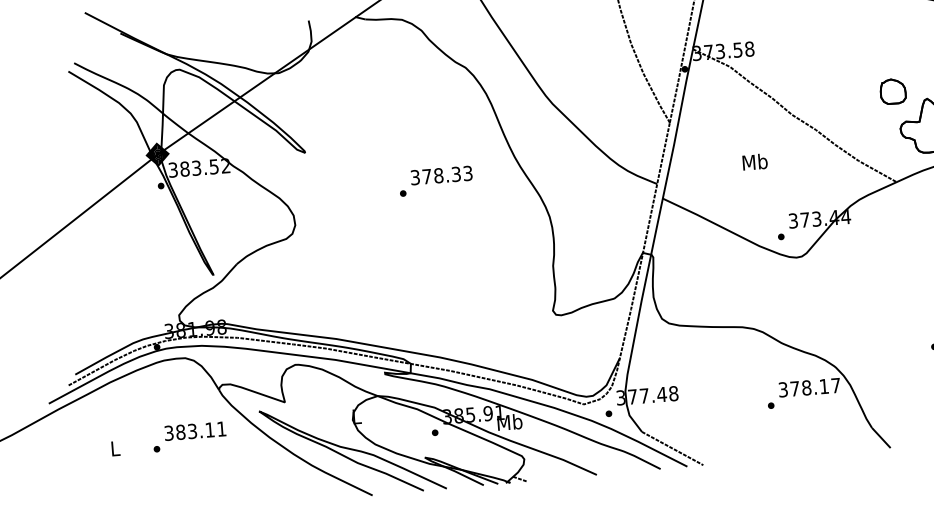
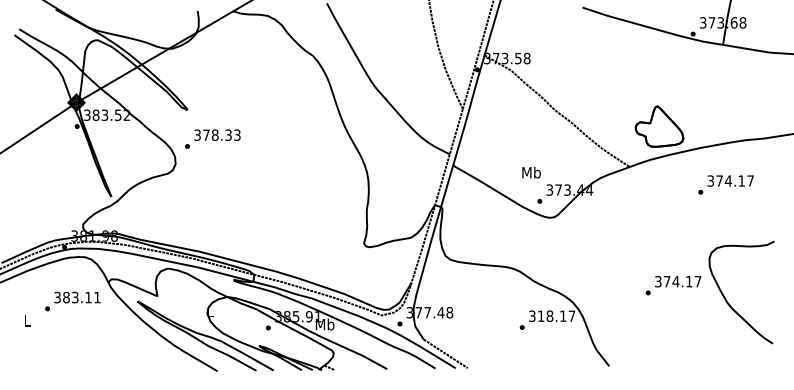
part: (893, 91) -> (632, 98), removed
text: (754, 161) -> (531, 172), moved
text: (435, 180) -> (212, 138), moved
text: (794, 387) -> (540, 315), 378.17 -> 318.17
text: (189, 436) -> (72, 301), moved

